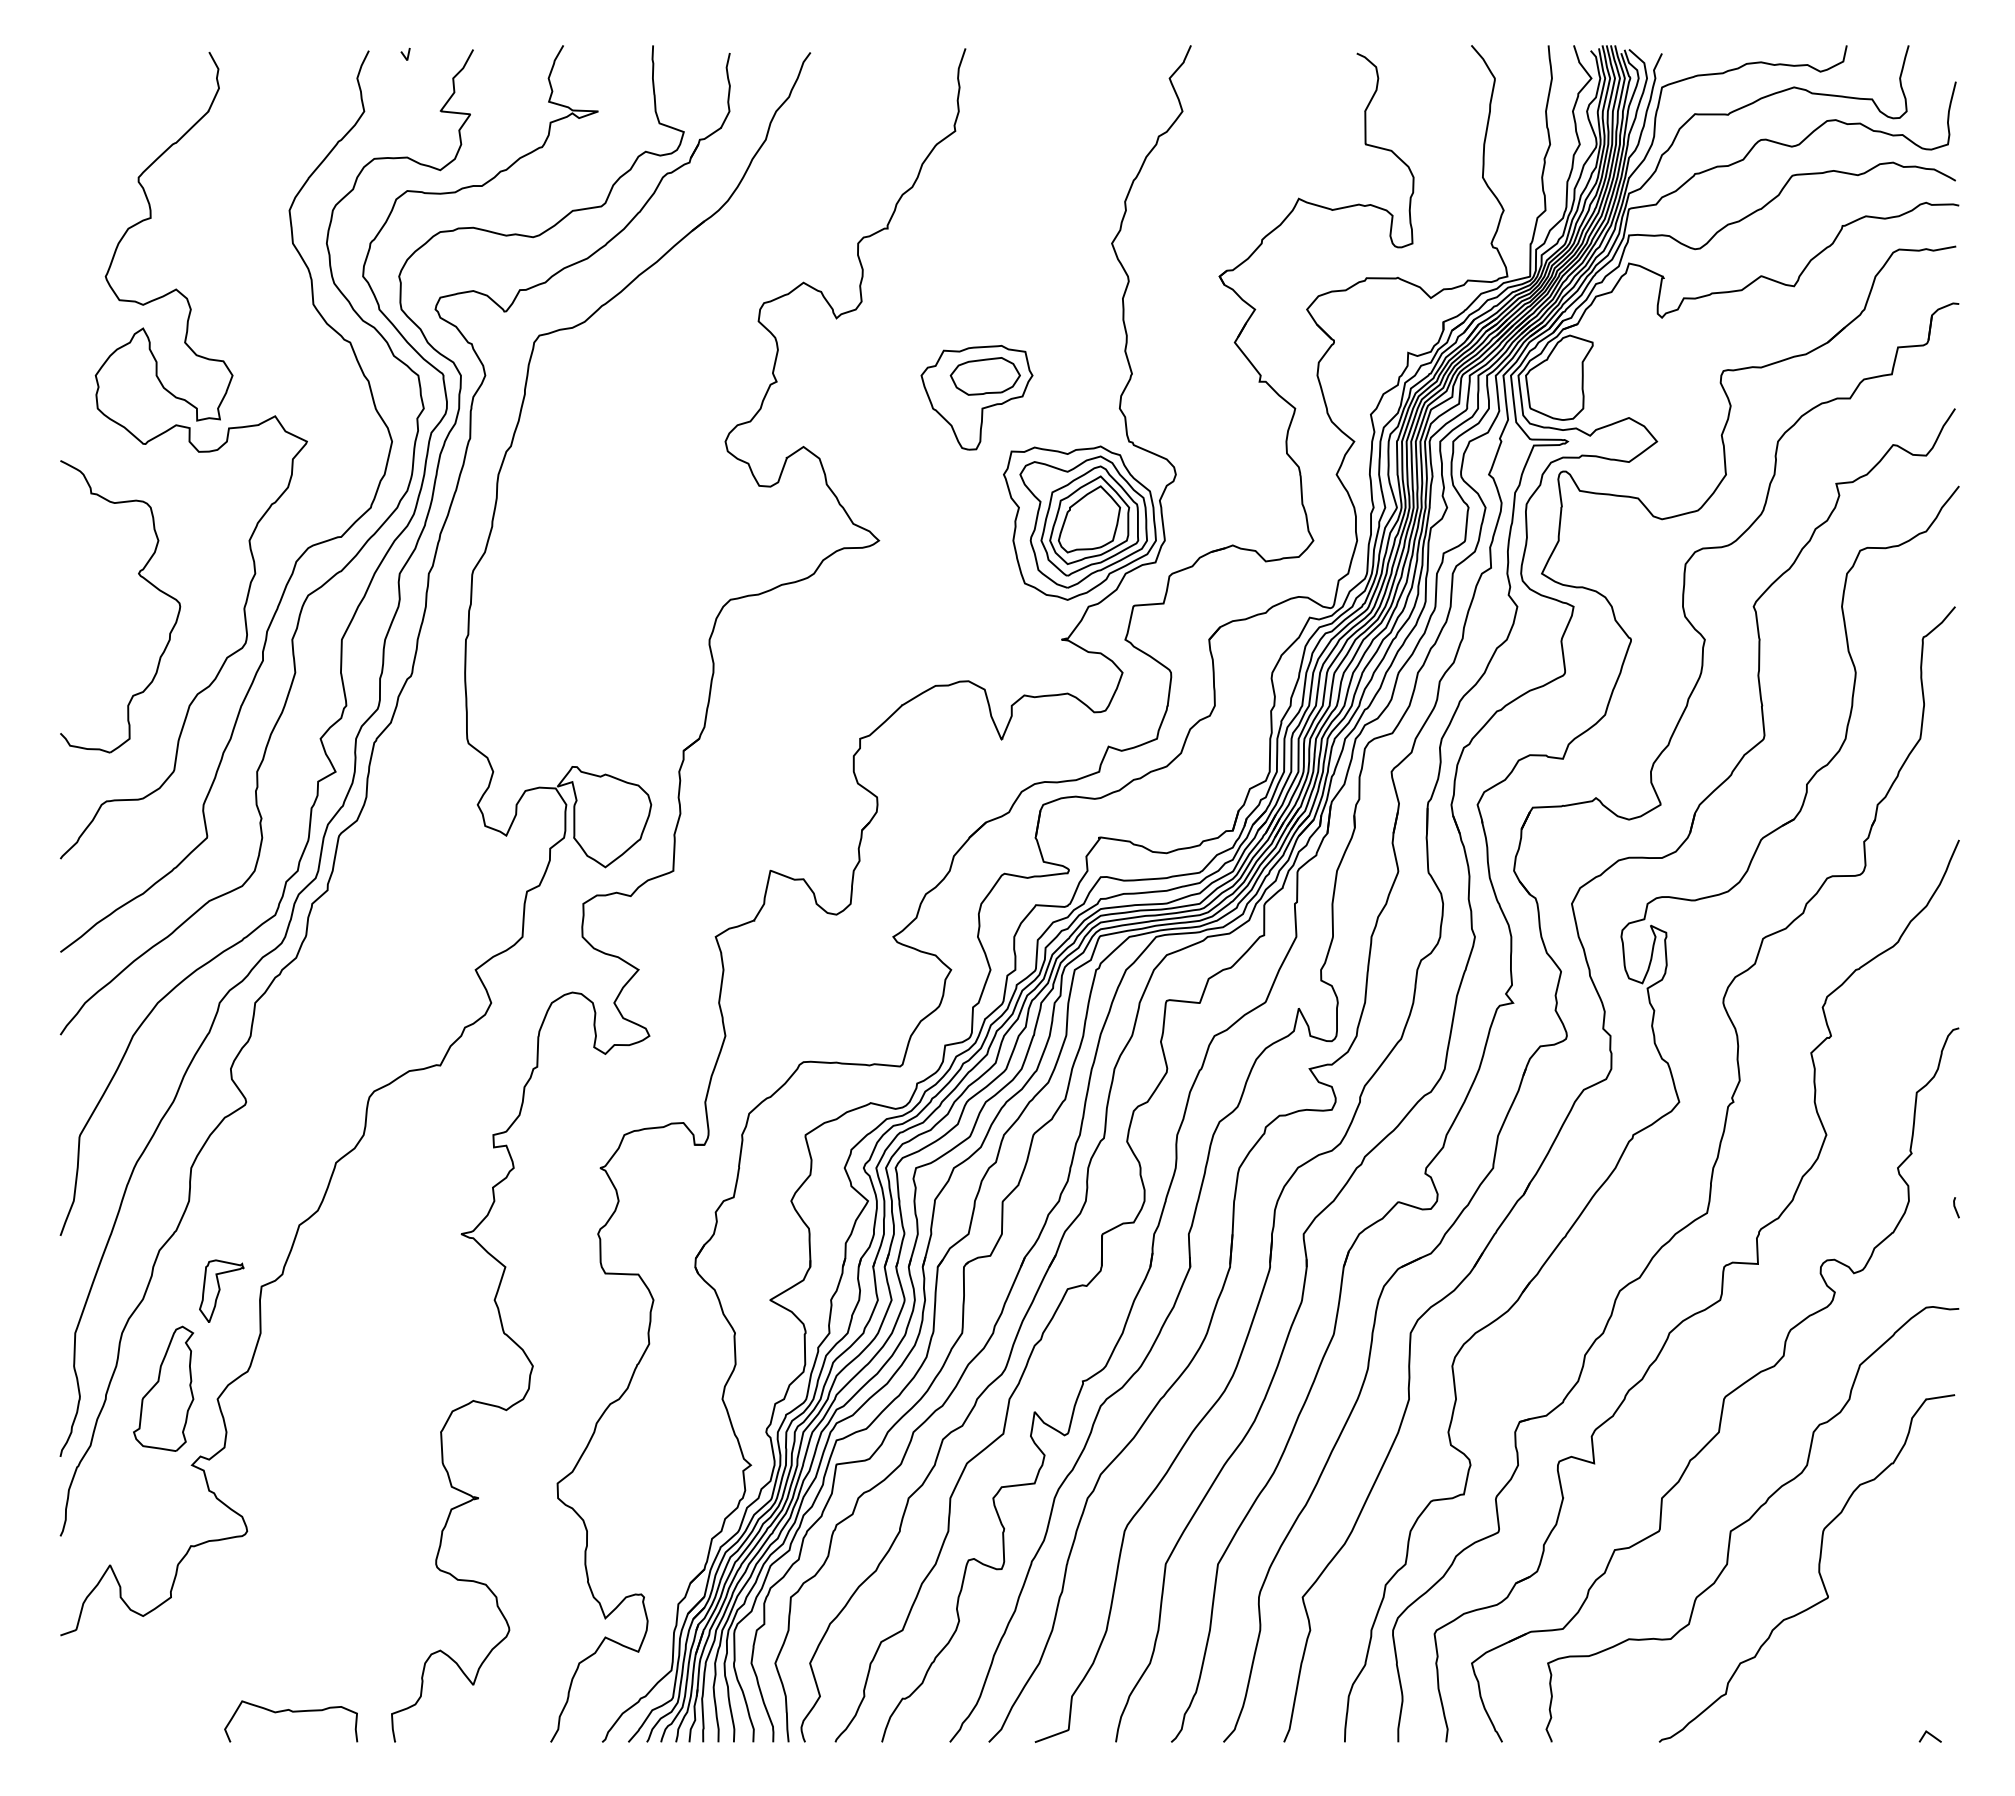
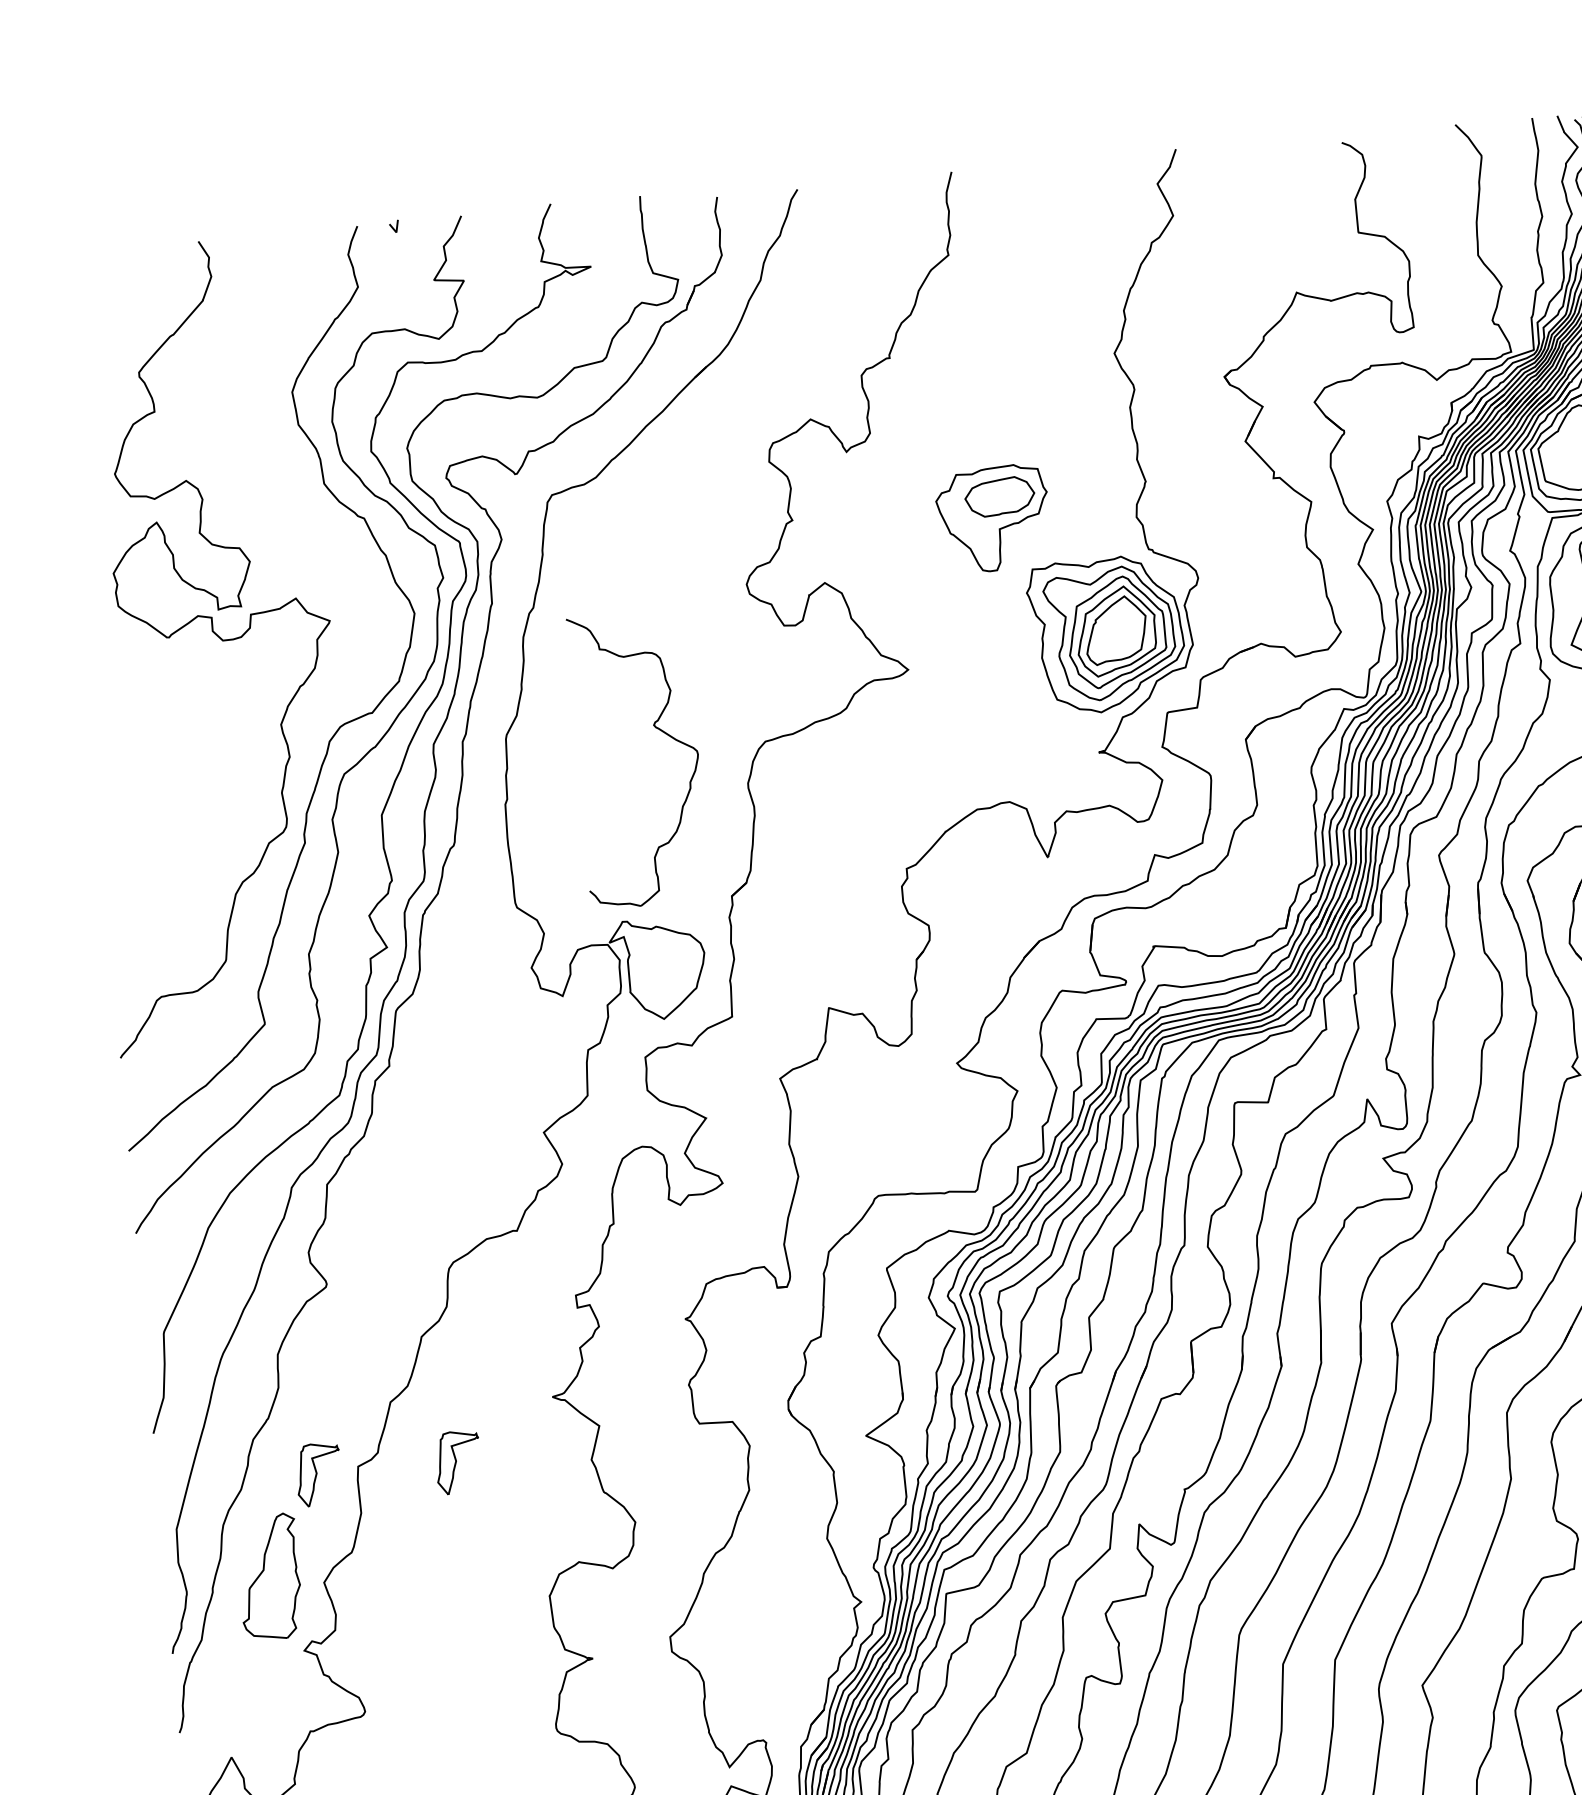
part: (139, 576) -> (654, 727), moved
part: (361, 1290) -> (458, 1461), added

